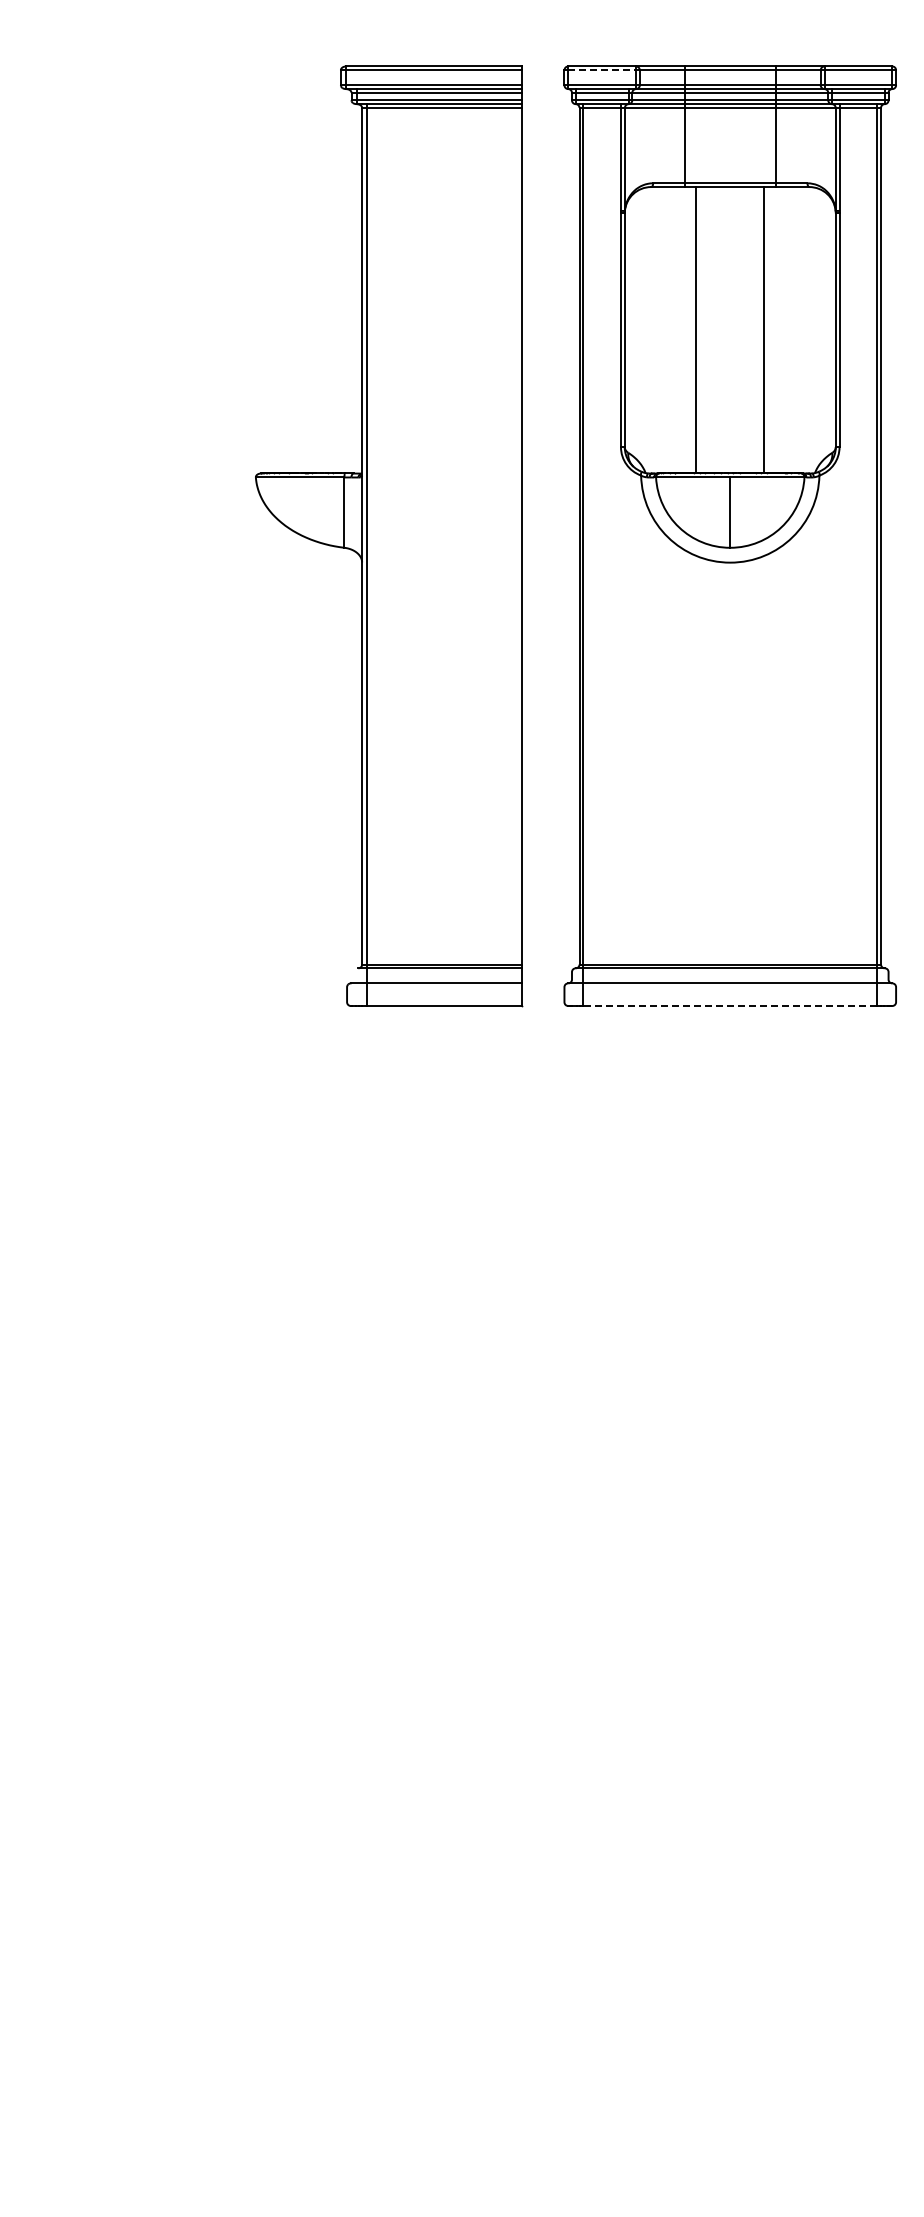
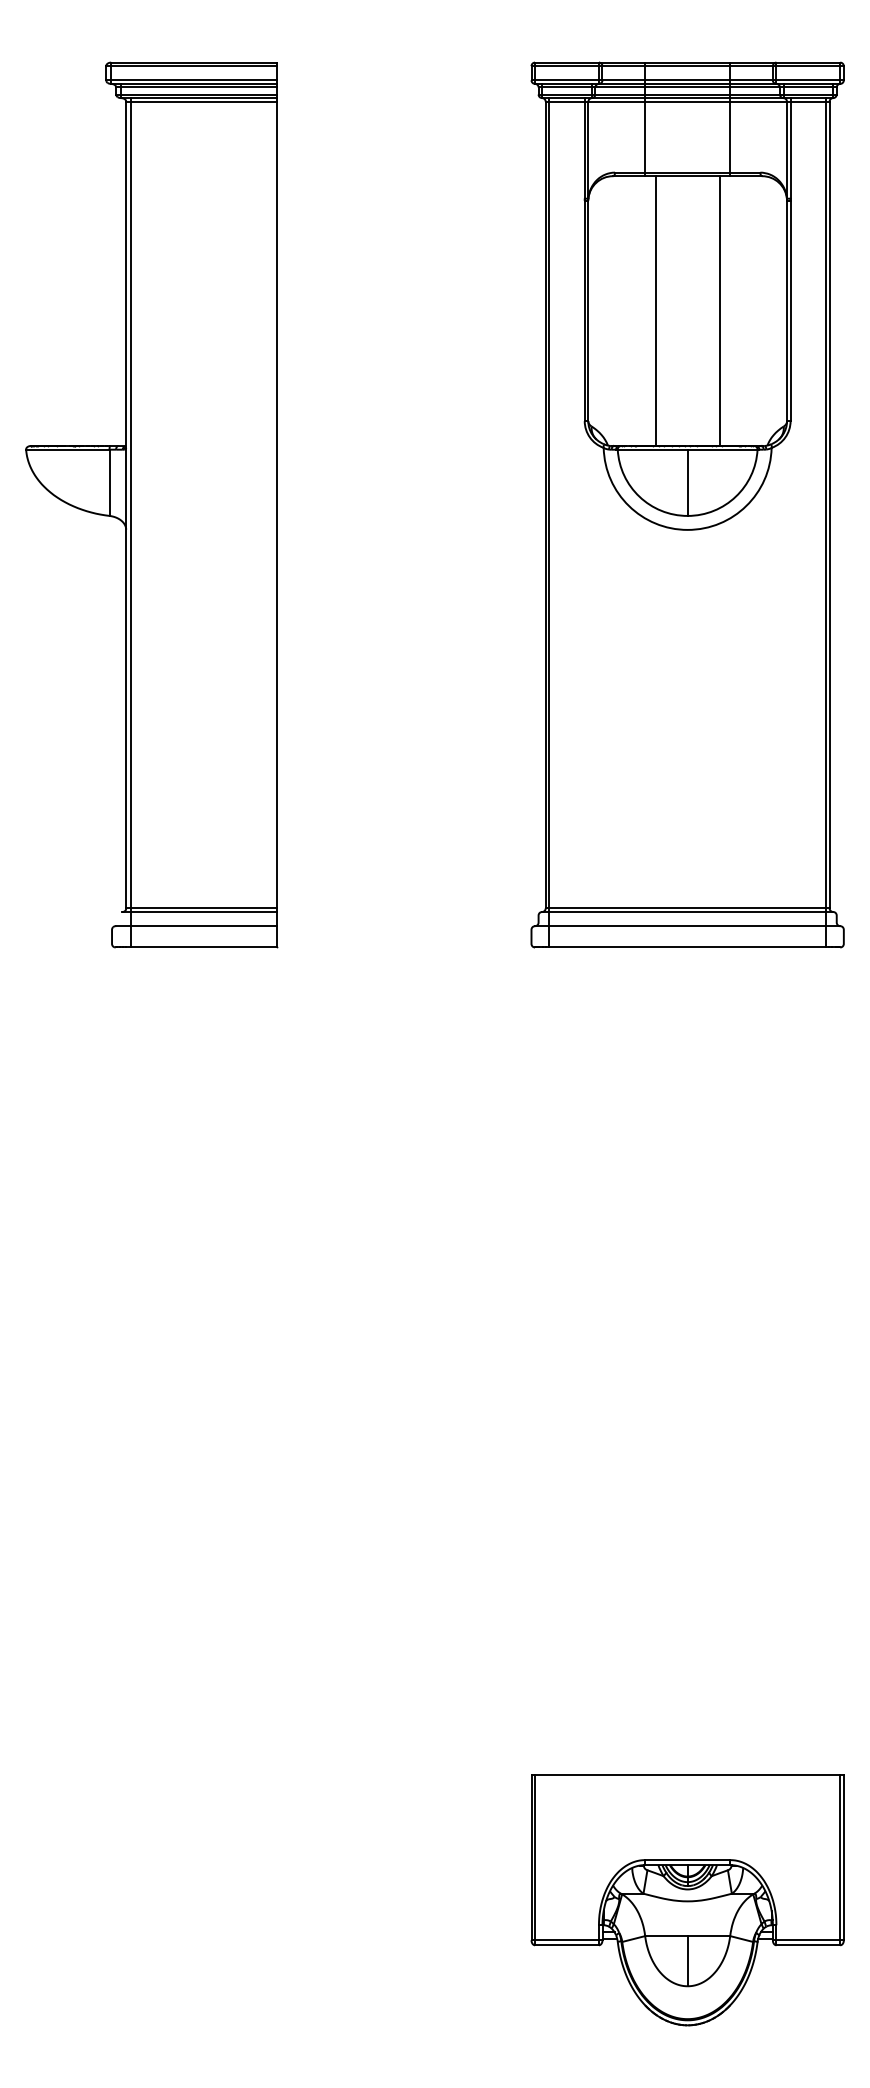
line: (602, 70) -> (567, 66), dashed -> solid
part: (389, 536) -> (151, 505), moved
line: (730, 1006) -> (687, 947), dashed -> solid
part: (729, 2017) -> (686, 1900), added

